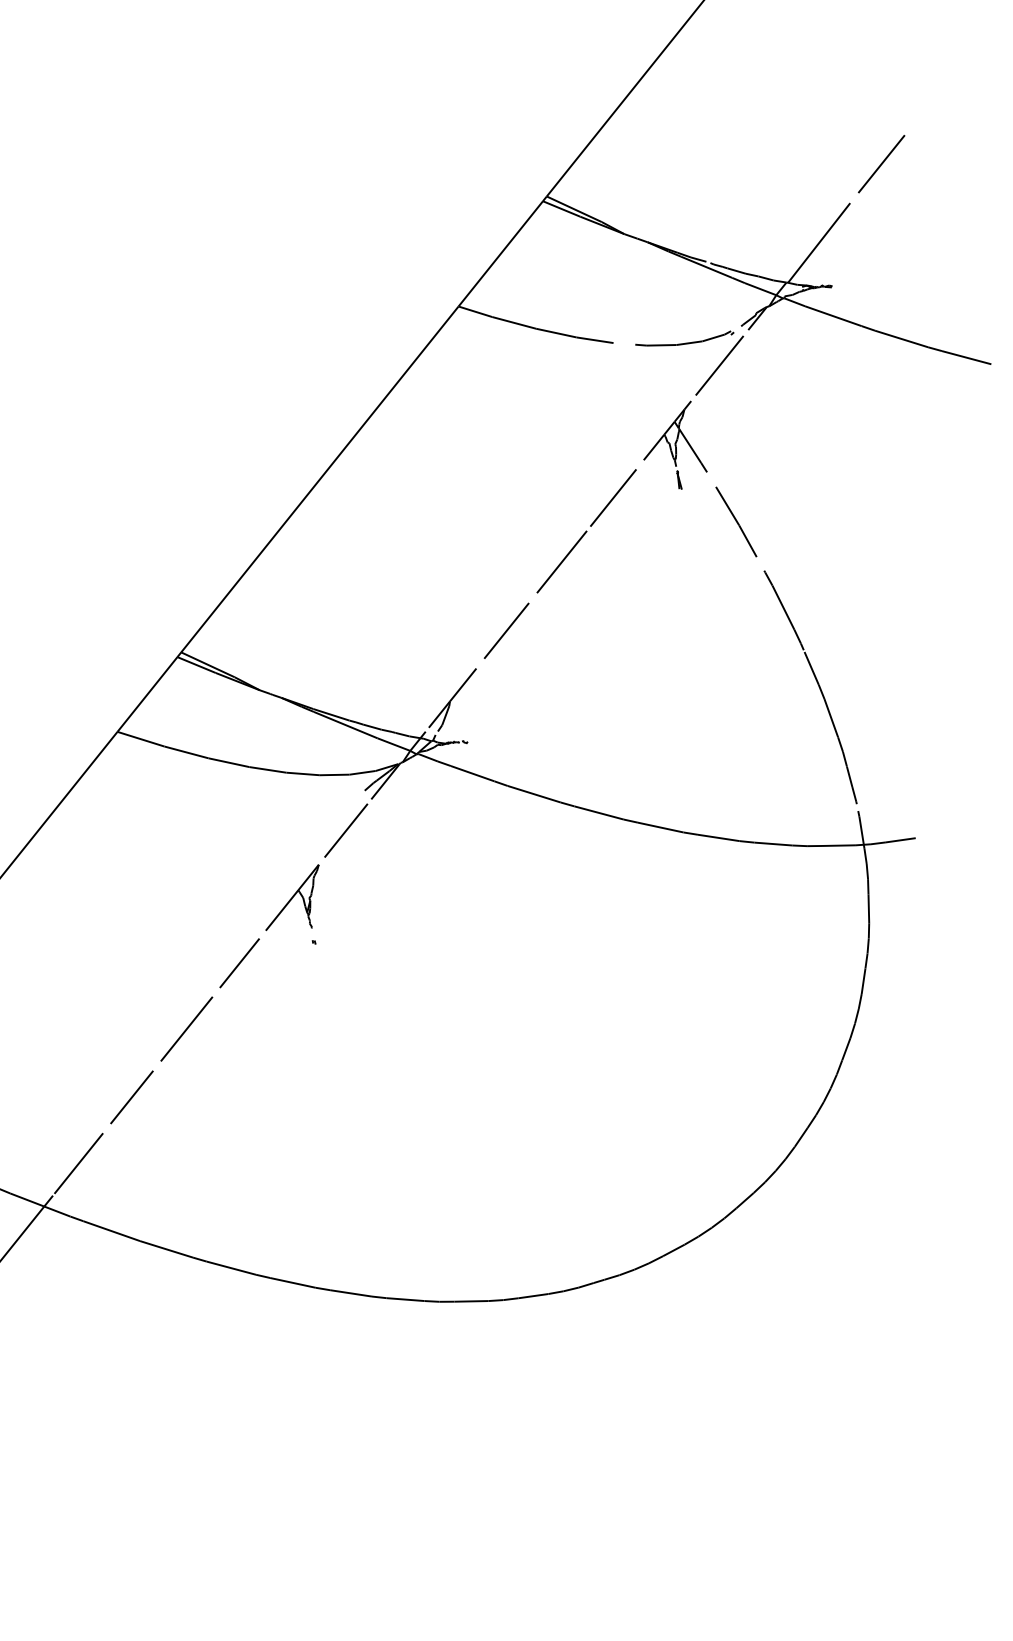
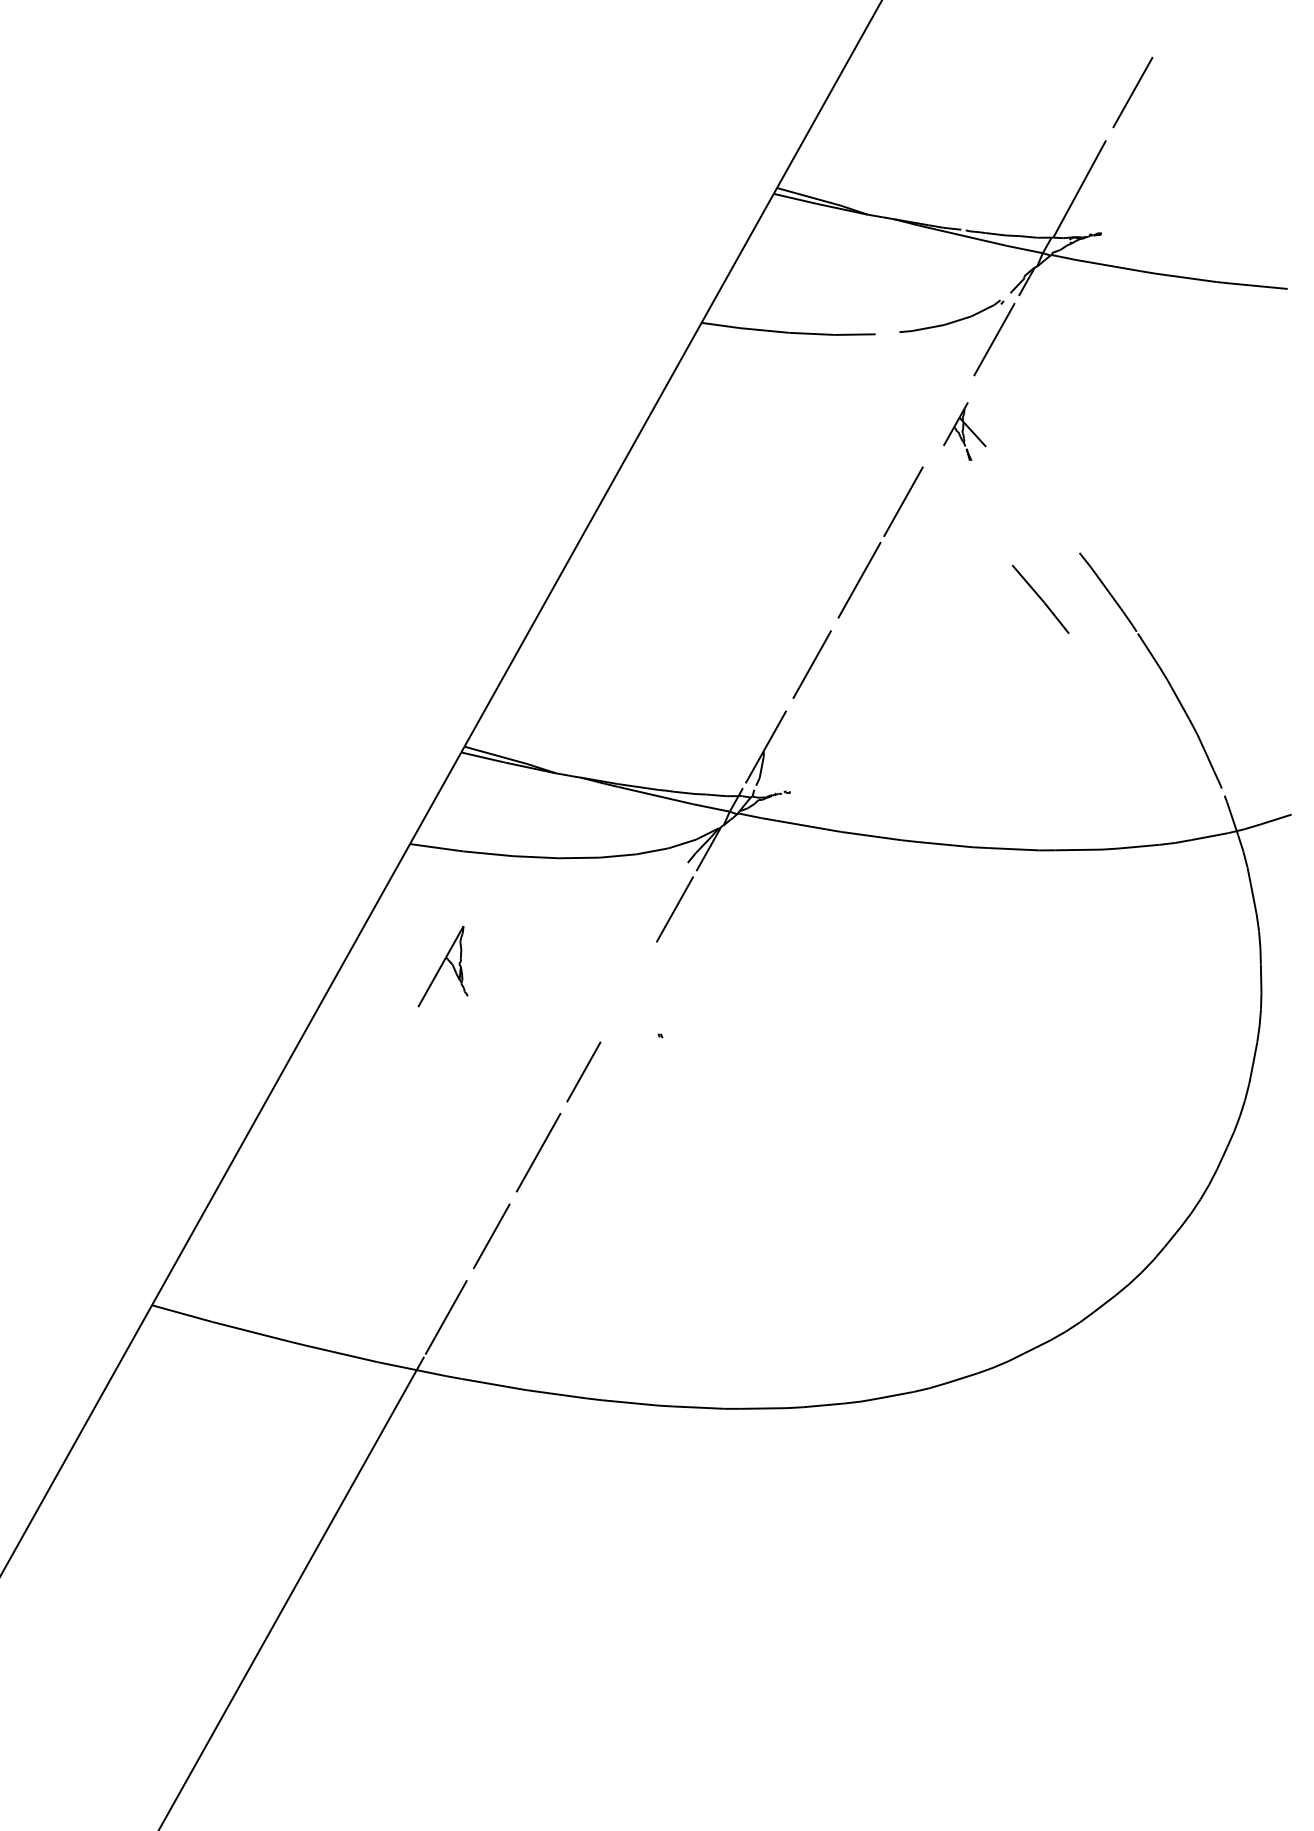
part: (678, 443) -> (964, 431), size x0.6
line: (736, 522) -> (1040, 599), moved
part: (293, 897) -> (442, 966), moved

